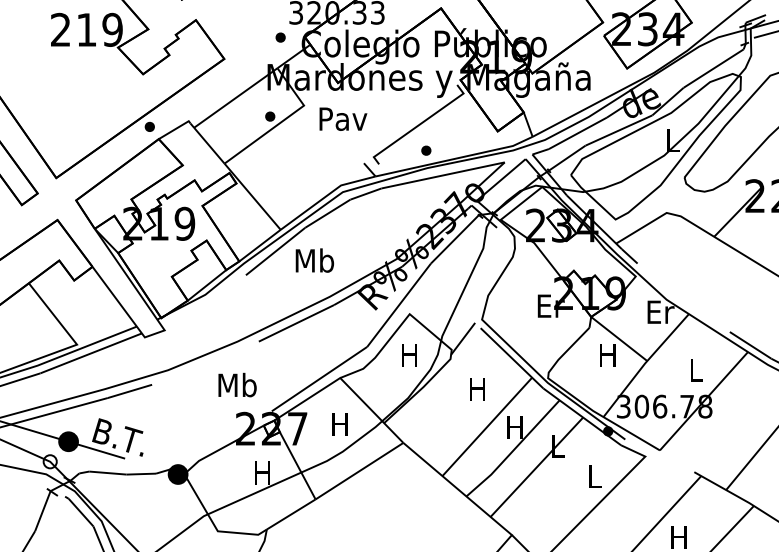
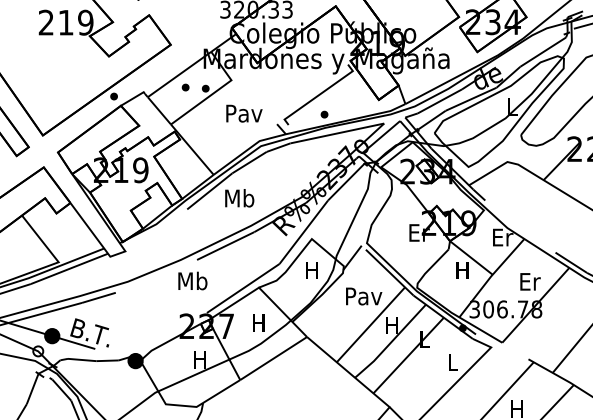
part: (280, 37) -> (185, 87), moved
text: (343, 118) -> (244, 113), moved
text: (696, 369) -> (530, 281), L -> Er
text: (237, 384) -> (192, 280), moved
text: (478, 389) -> (364, 296), H -> Pav

